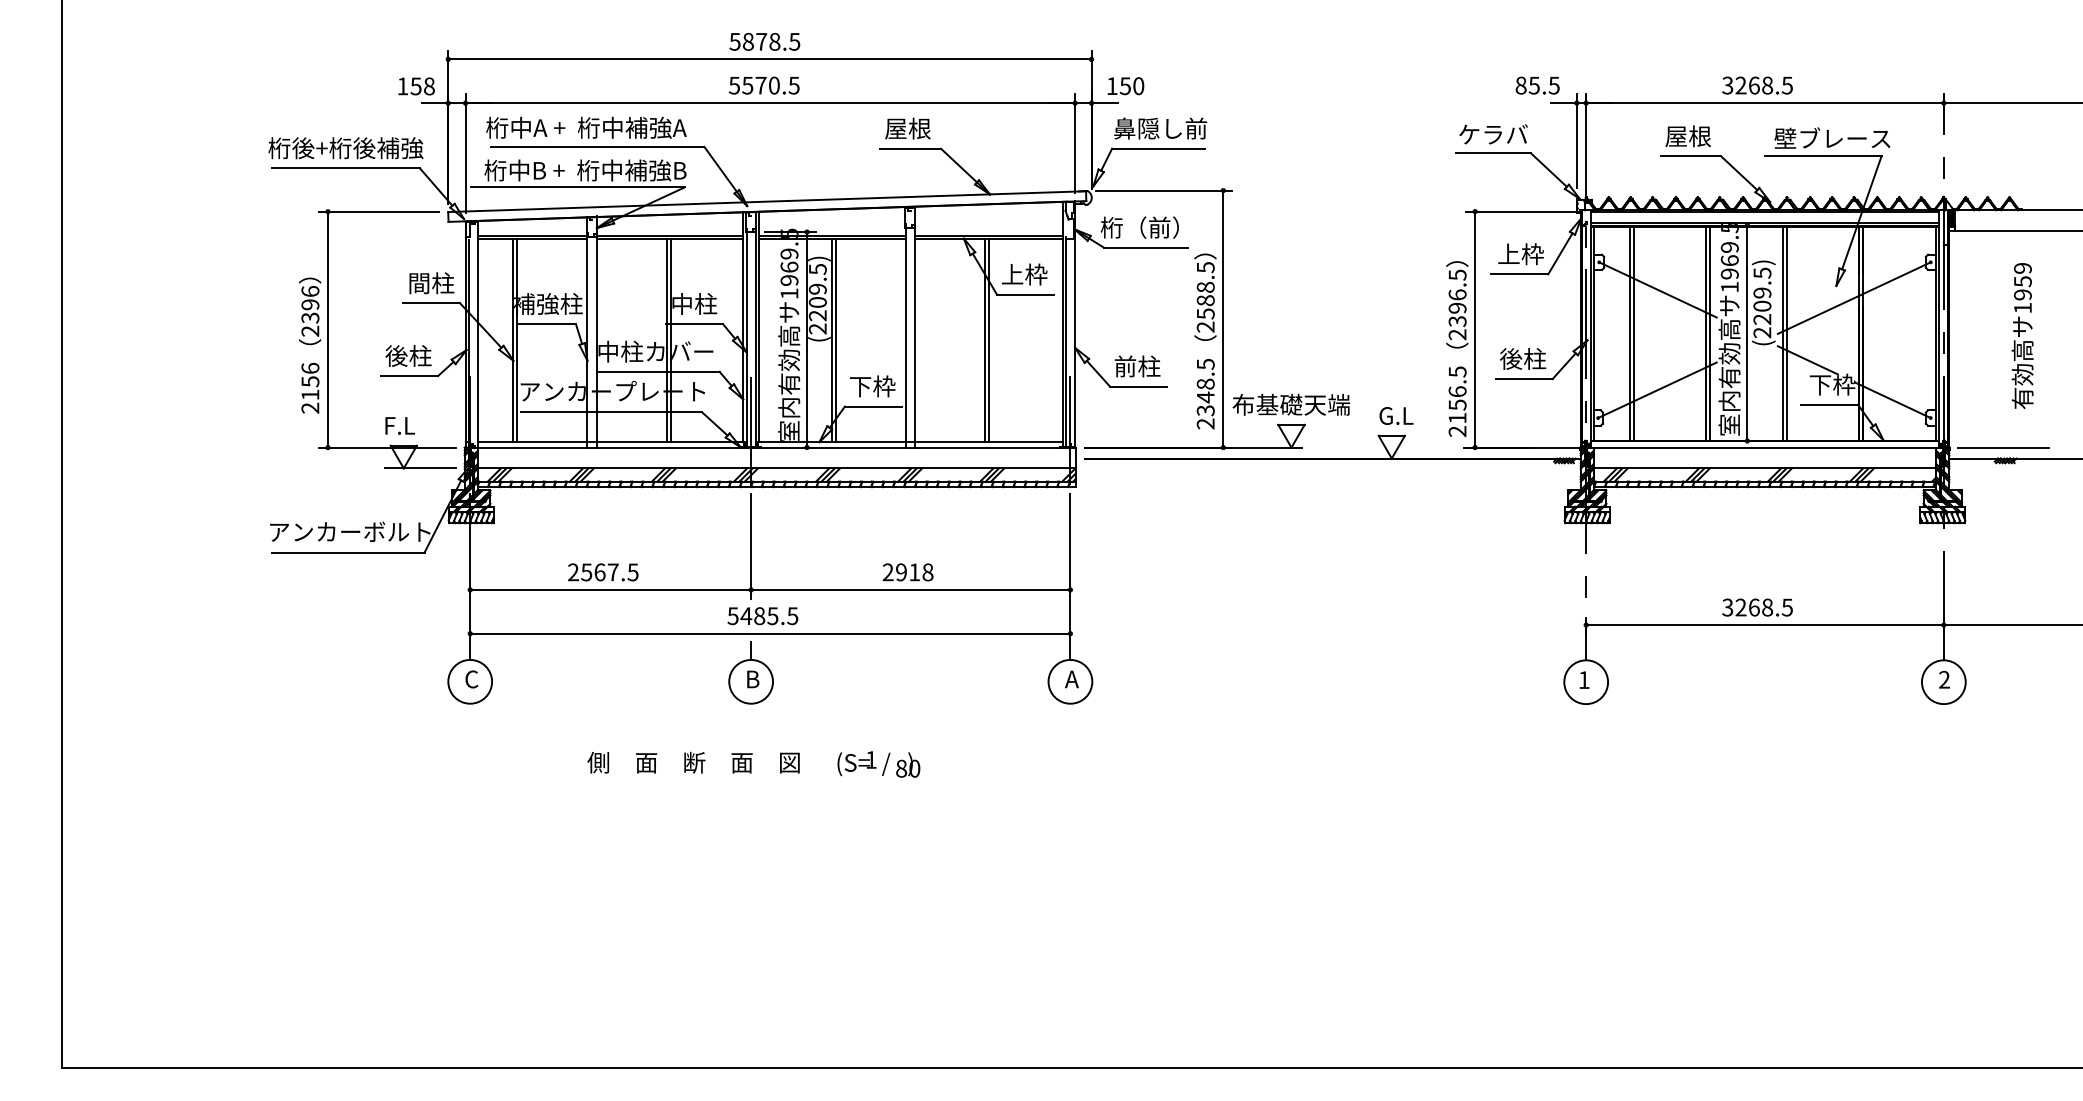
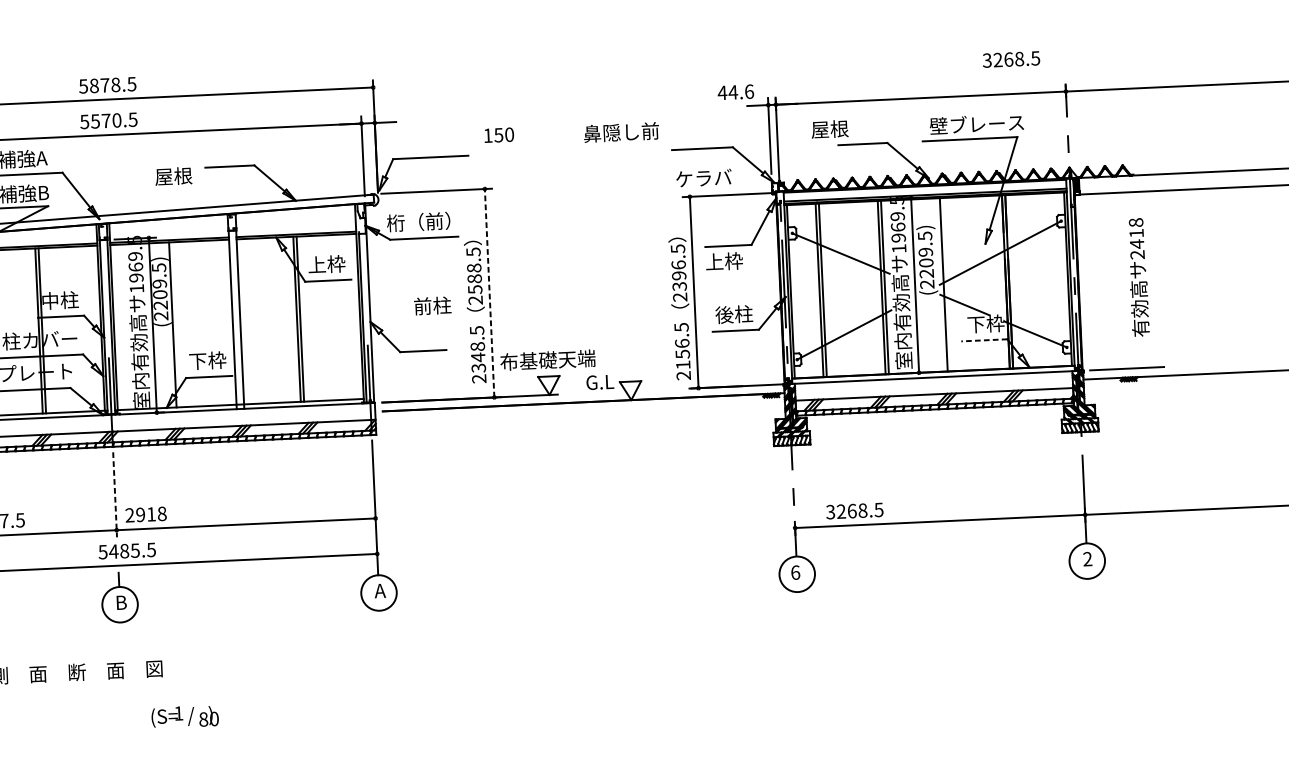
text: (1537, 85) -> (735, 92), 85.5 -> 44.6
text: (1757, 85) -> (1011, 59), moved
text: (1125, 86) -> (498, 135), moved
text: (907, 128) -> (173, 176), moved
text: (1160, 128) -> (621, 132), moved
text: (1493, 134) -> (703, 178), moved
text: (1687, 136) -> (829, 129), moved
text: (1520, 254) -> (723, 261), moved
text: (2022, 287) -> (1136, 238), 1959 -> 2418
line: (1223, 319) -> (489, 293), solid -> dashed
line: (1786, 334) -> (946, 284), removed
line: (835, 340) -> (175, 324), removed
text: (1137, 366) -> (432, 305), moved
line: (1829, 404) -> (984, 340), solid -> dashed
text: (1396, 415) -> (600, 381), moved
line: (751, 546) -> (115, 495), solid -> dashed
text: (907, 572) -> (145, 514), moved
text: (1757, 607) -> (854, 510), moved
text: (1584, 680) -> (795, 572), 1 -> 6
text: (878, 764) -> (184, 716), moved

